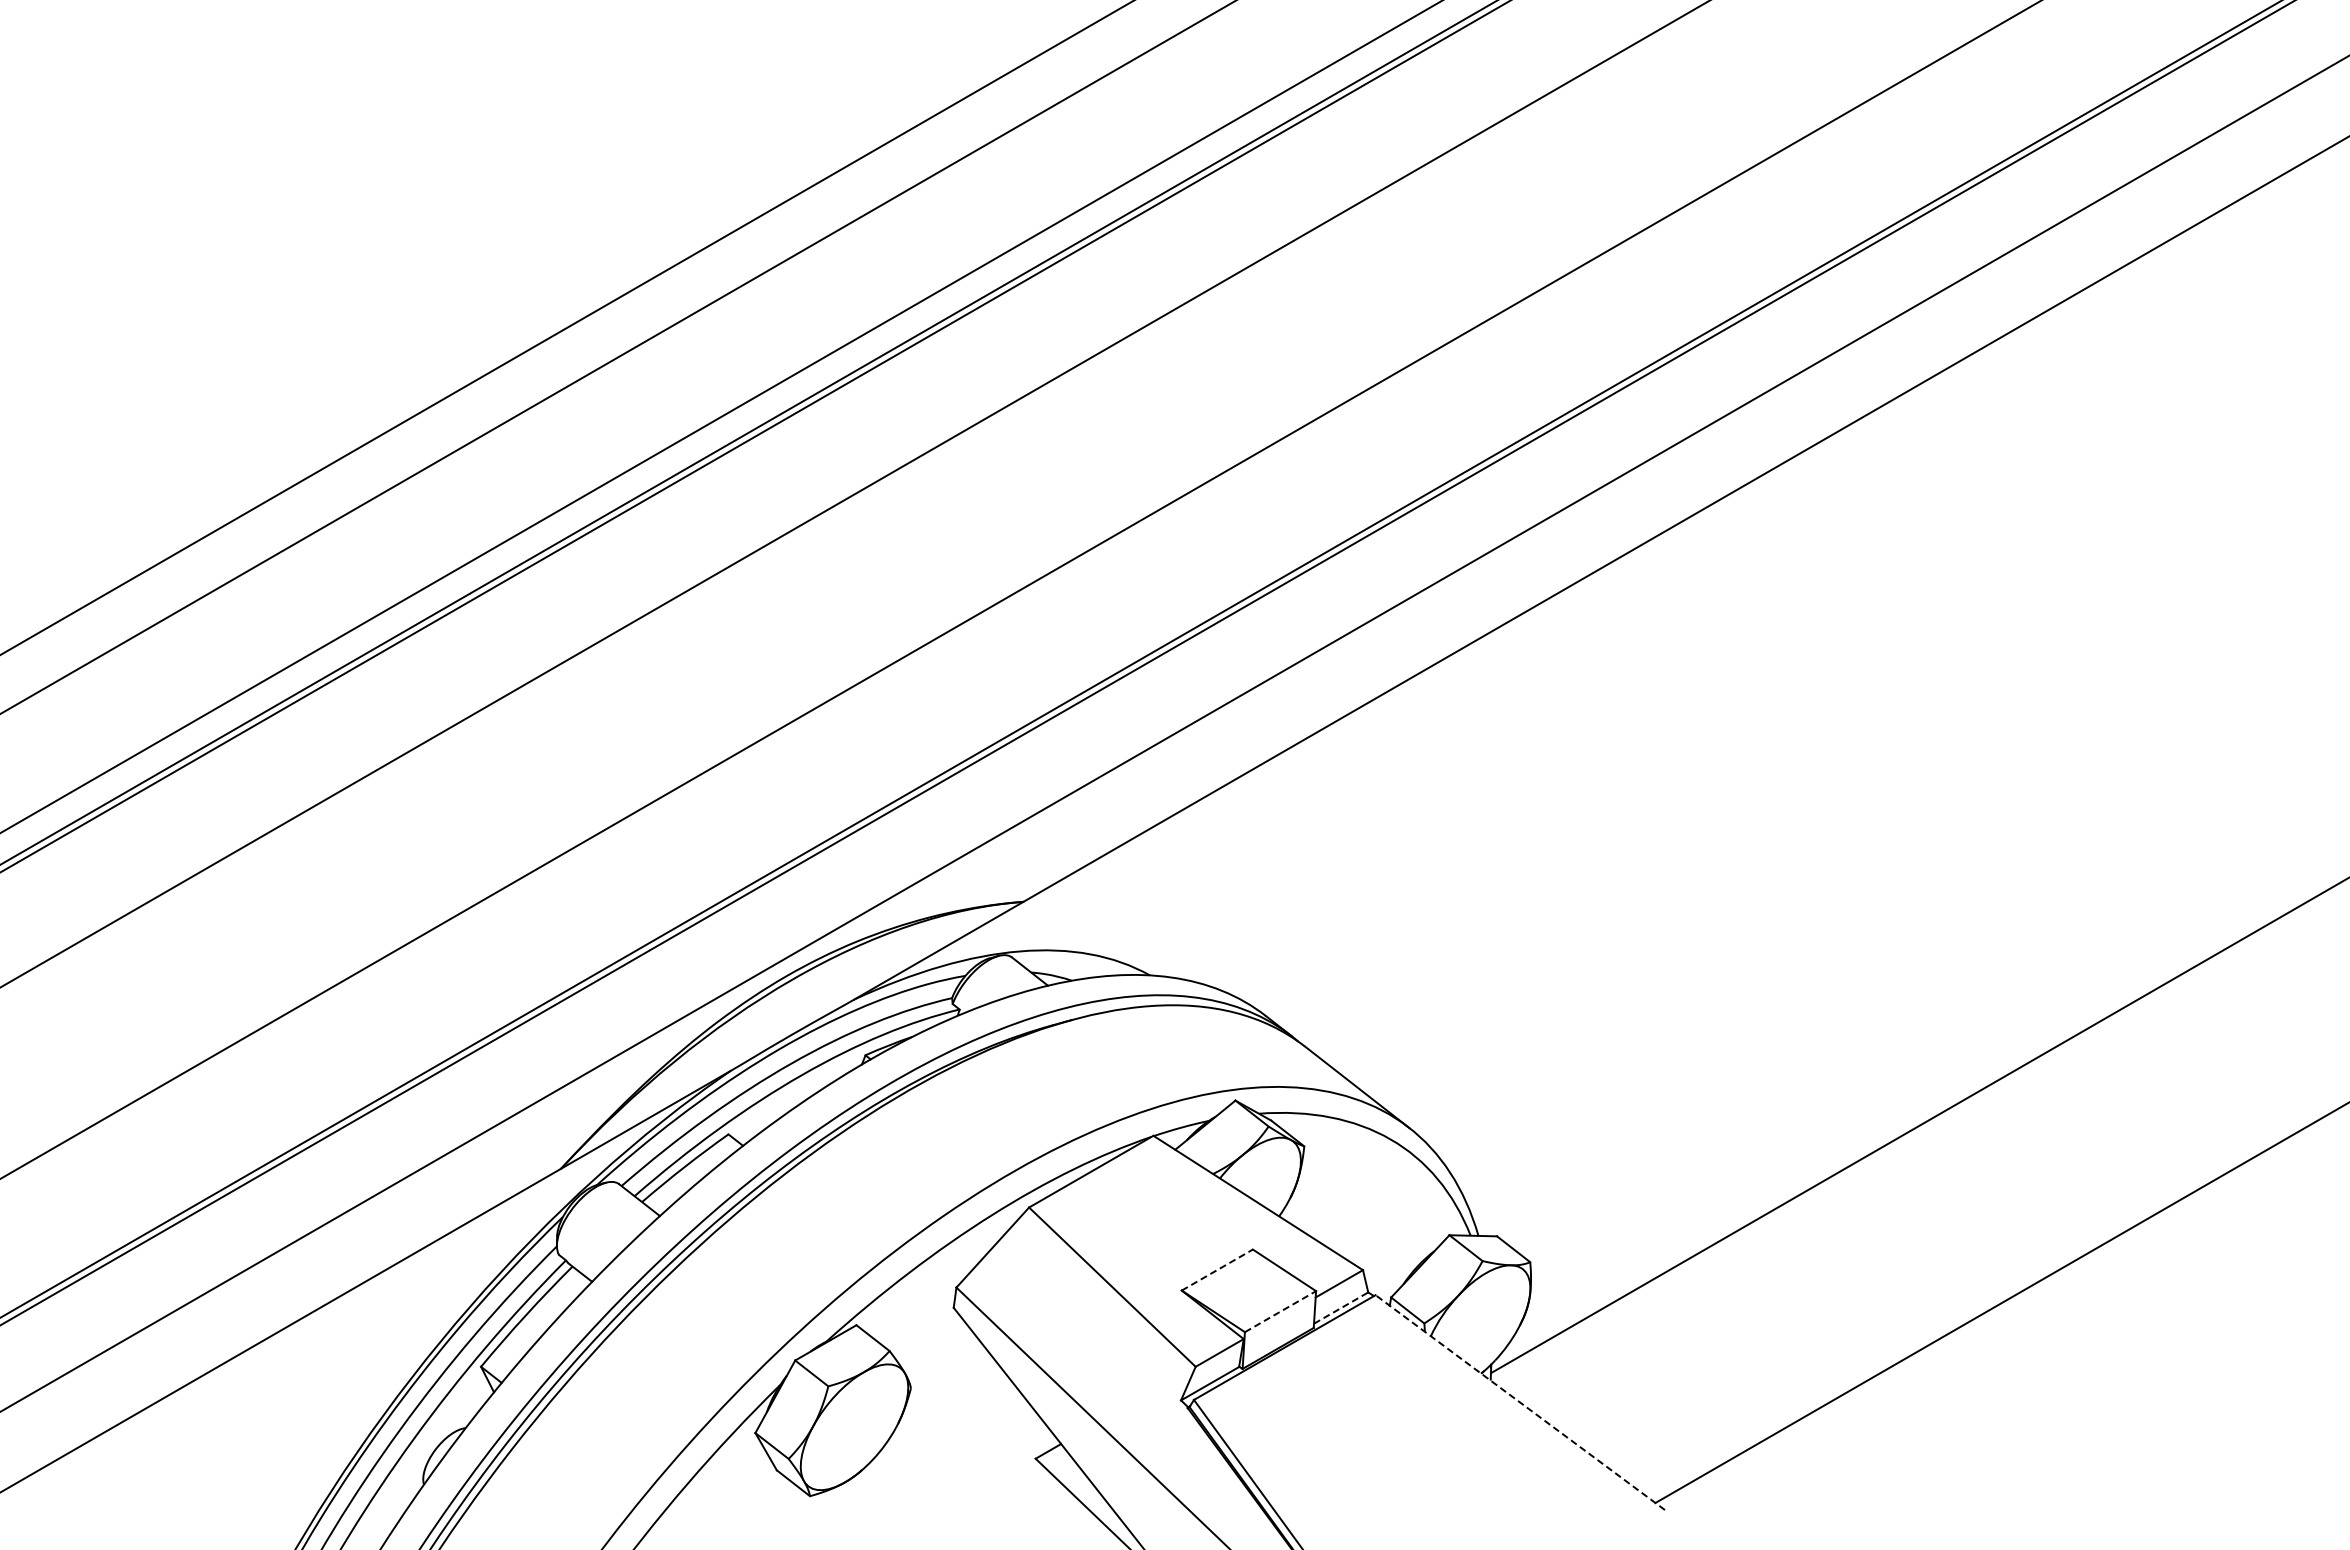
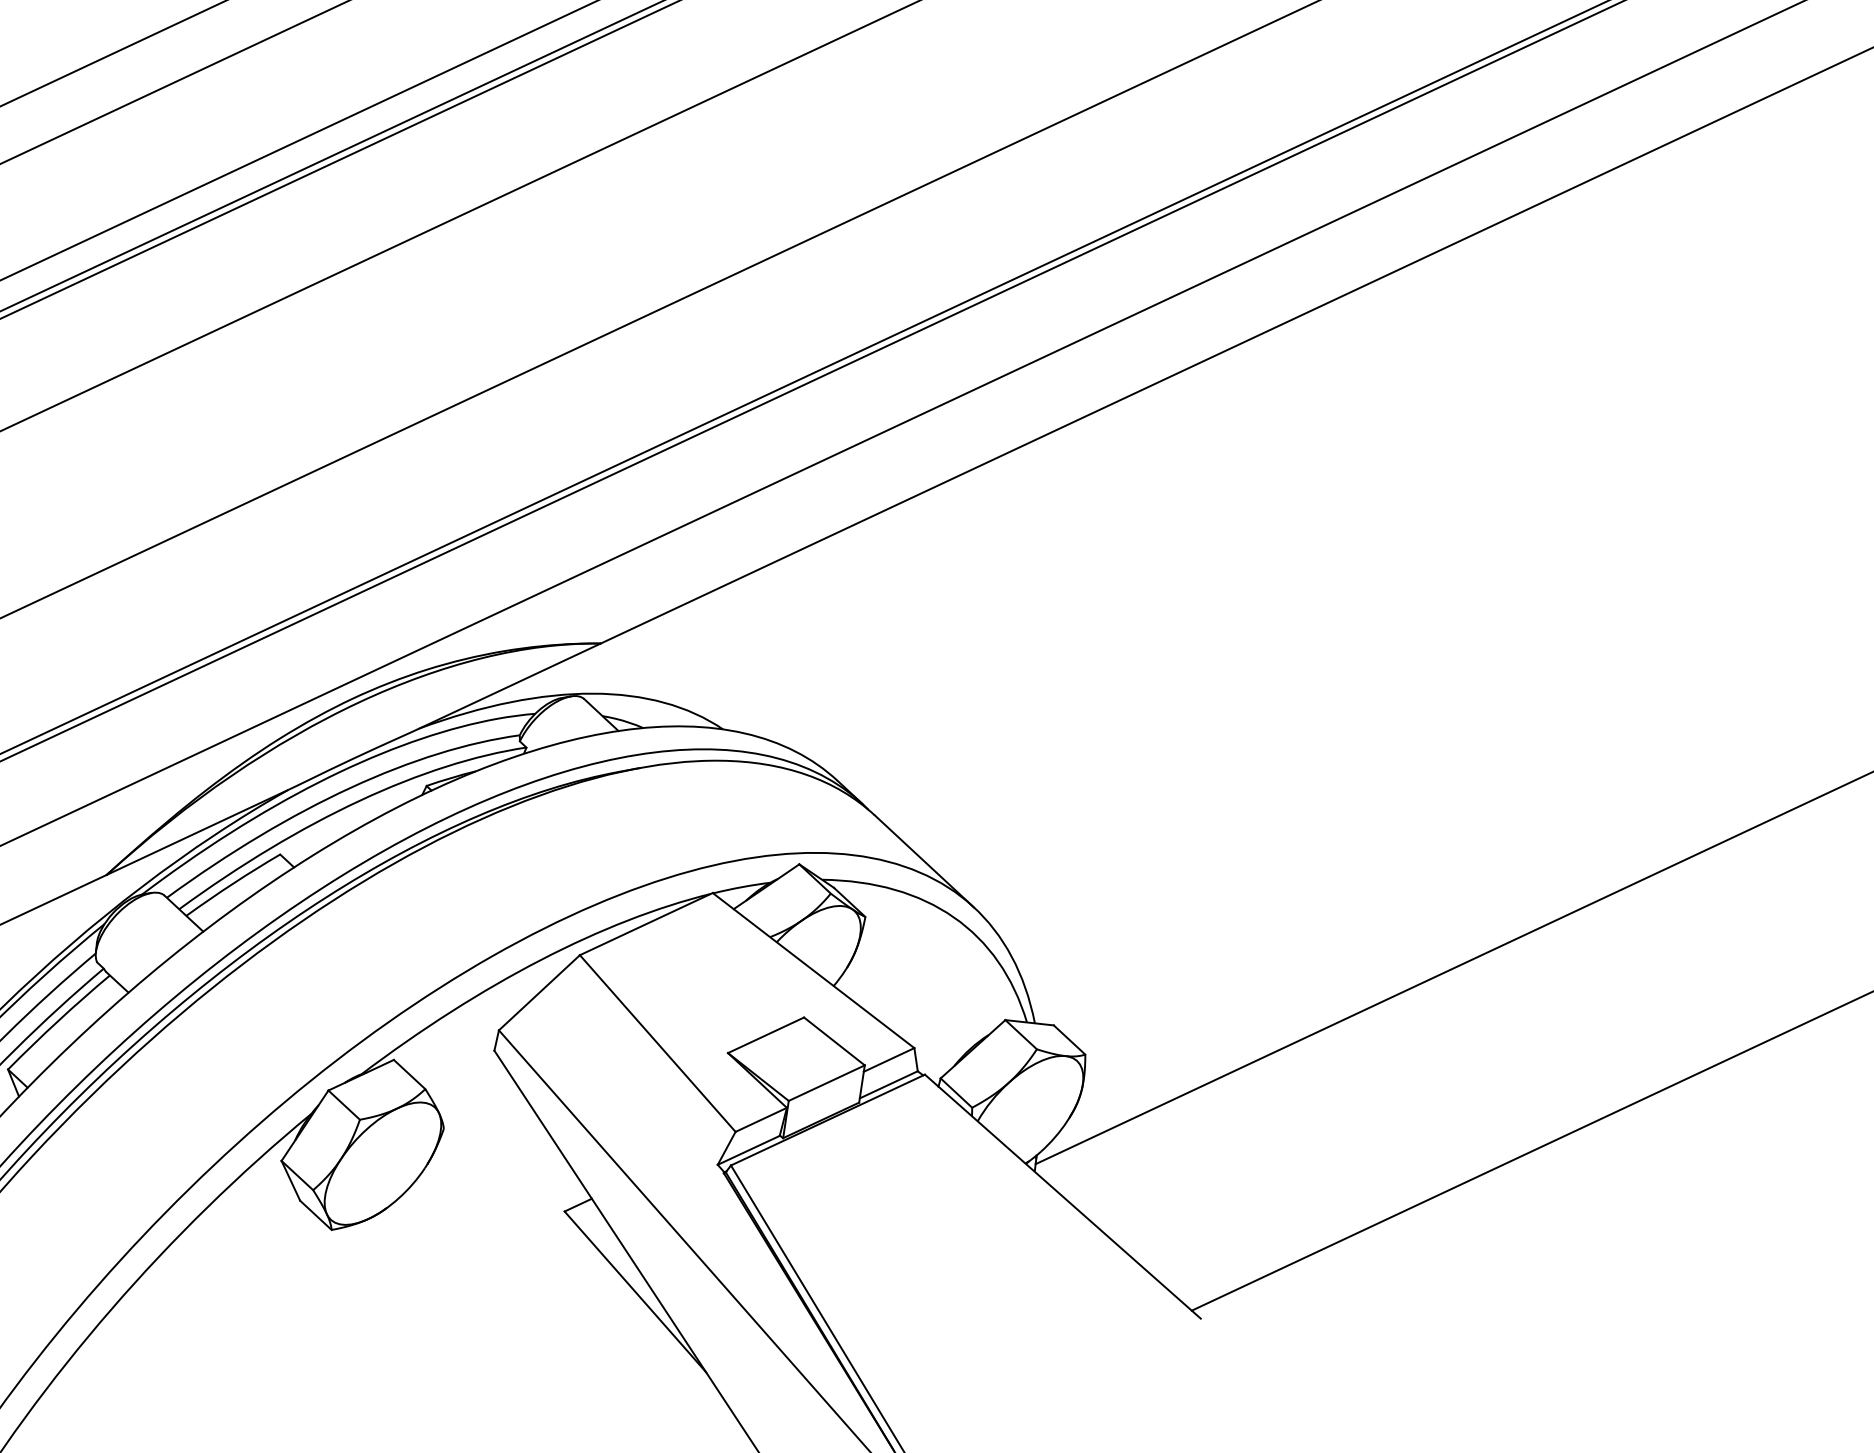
line: (1217, 1269) -> (766, 1034), dashed -> solid
line: (1341, 1307) -> (889, 1084), dashed -> solid
line: (1280, 1311) -> (826, 1082), dashed -> solid
line: (1519, 1402) -> (1062, 1196), dashed -> solid

